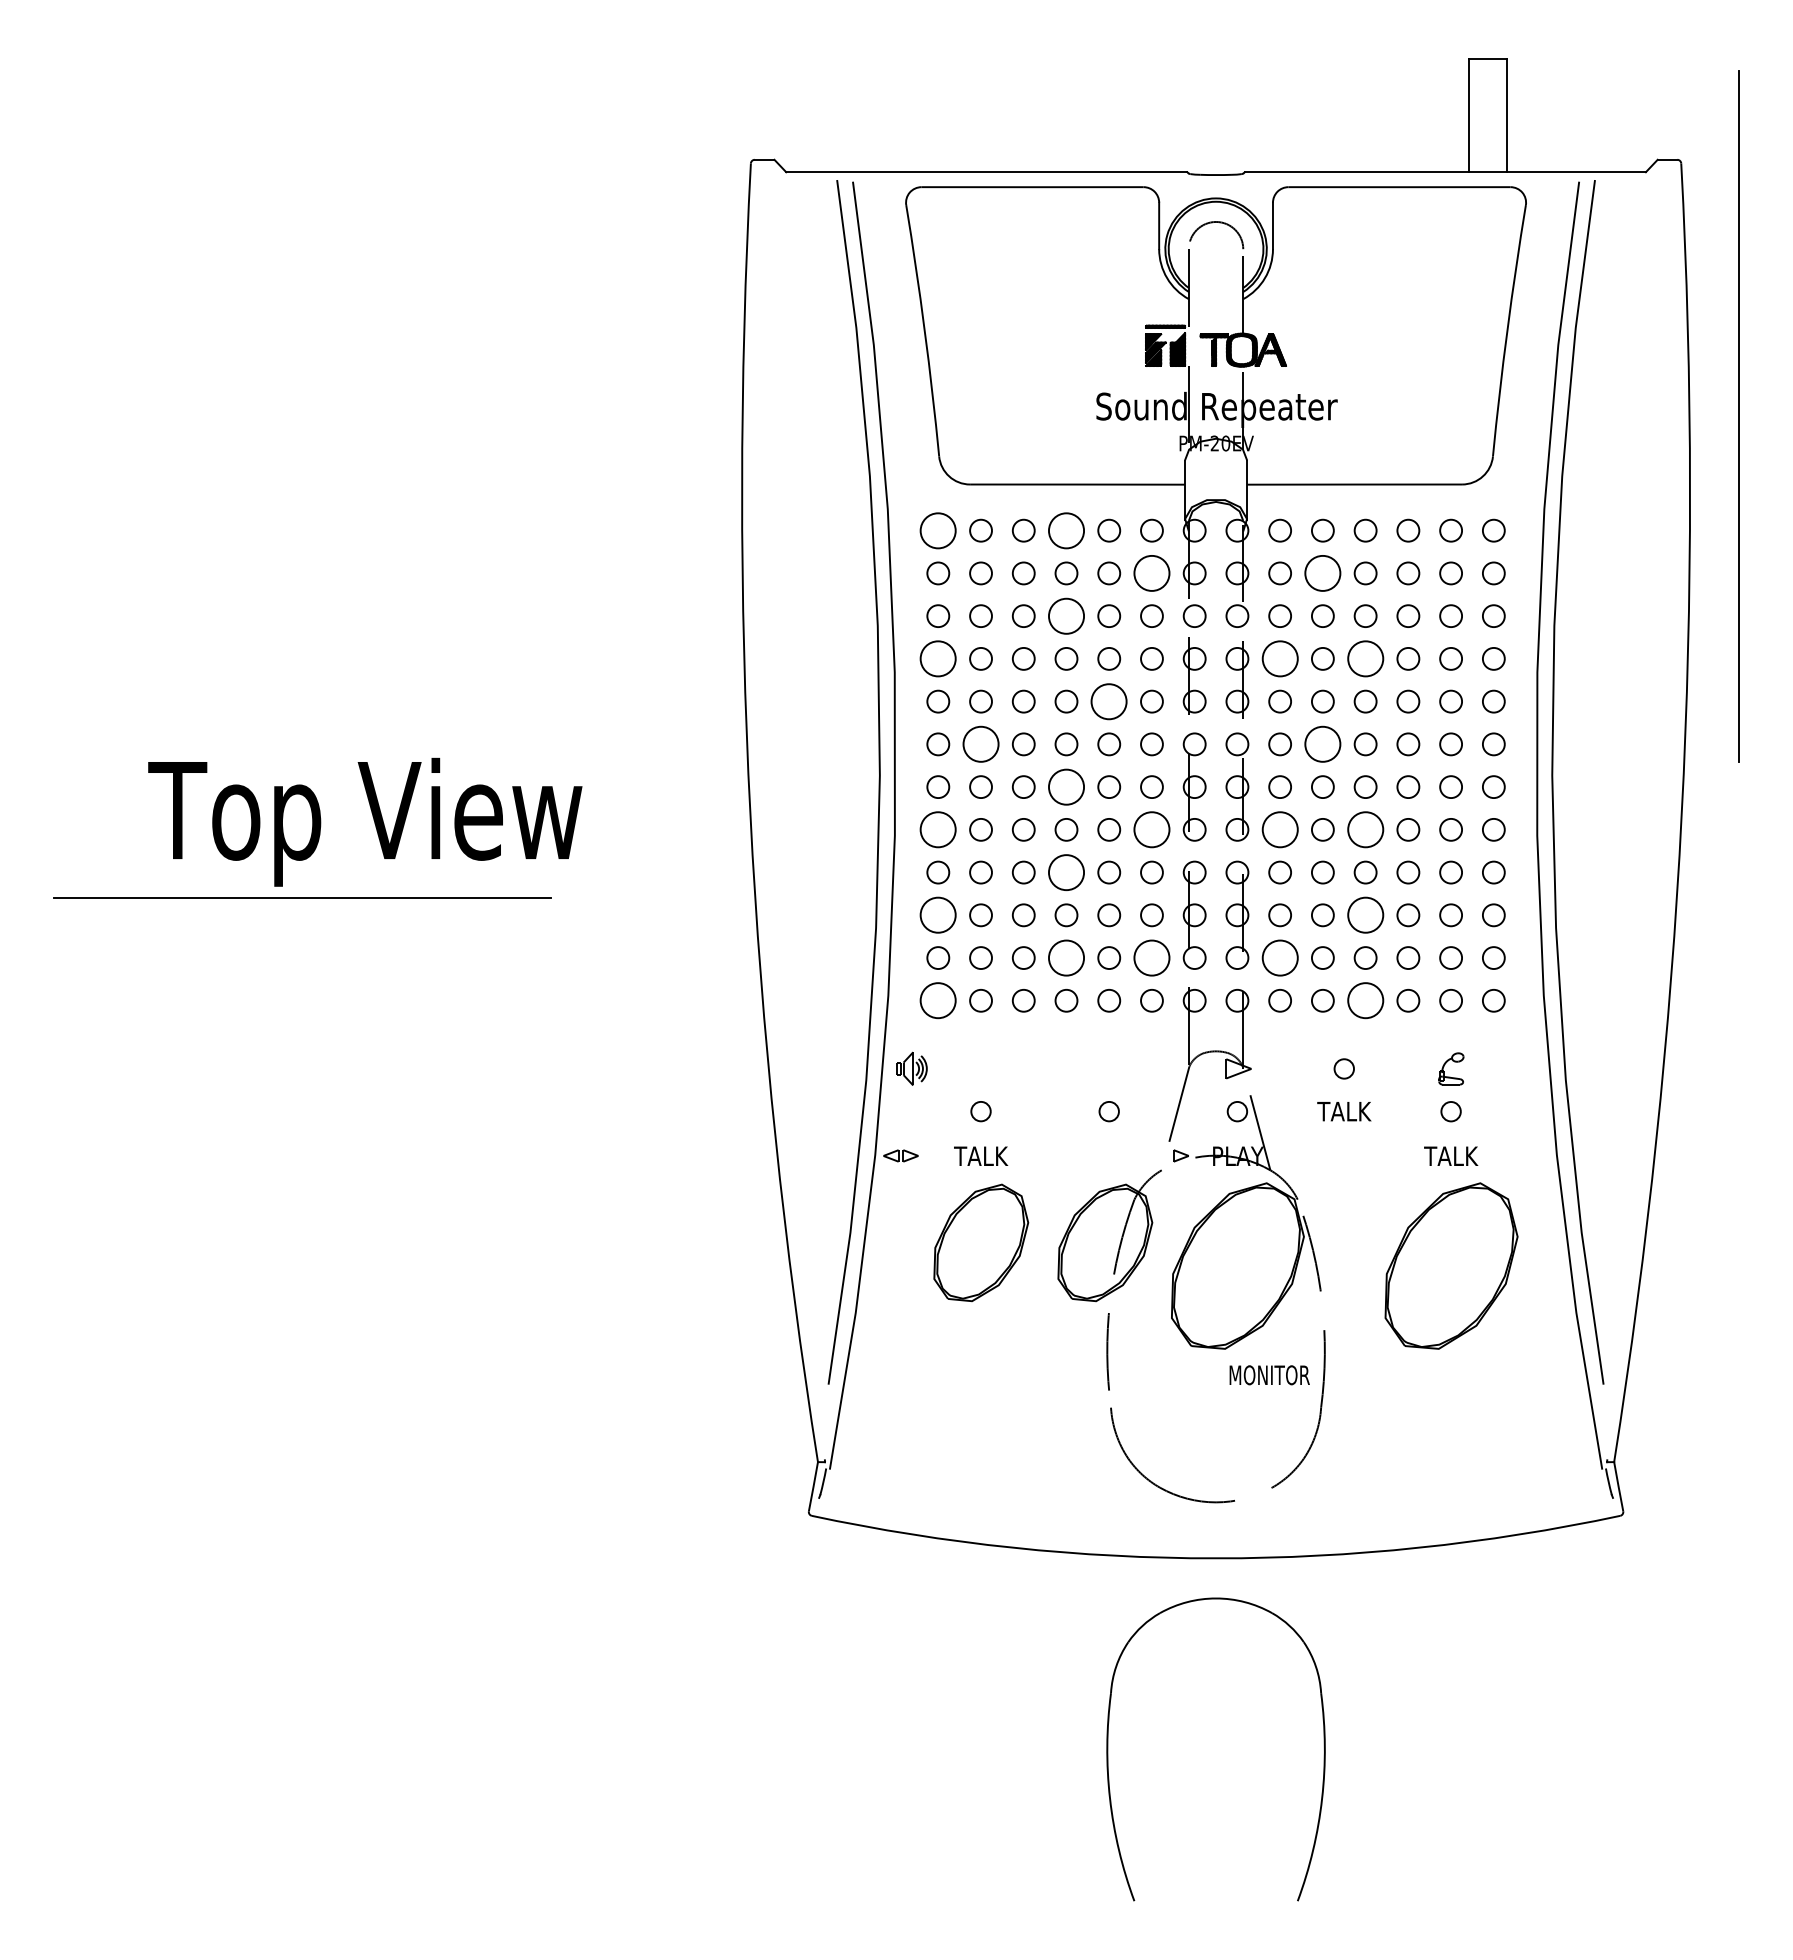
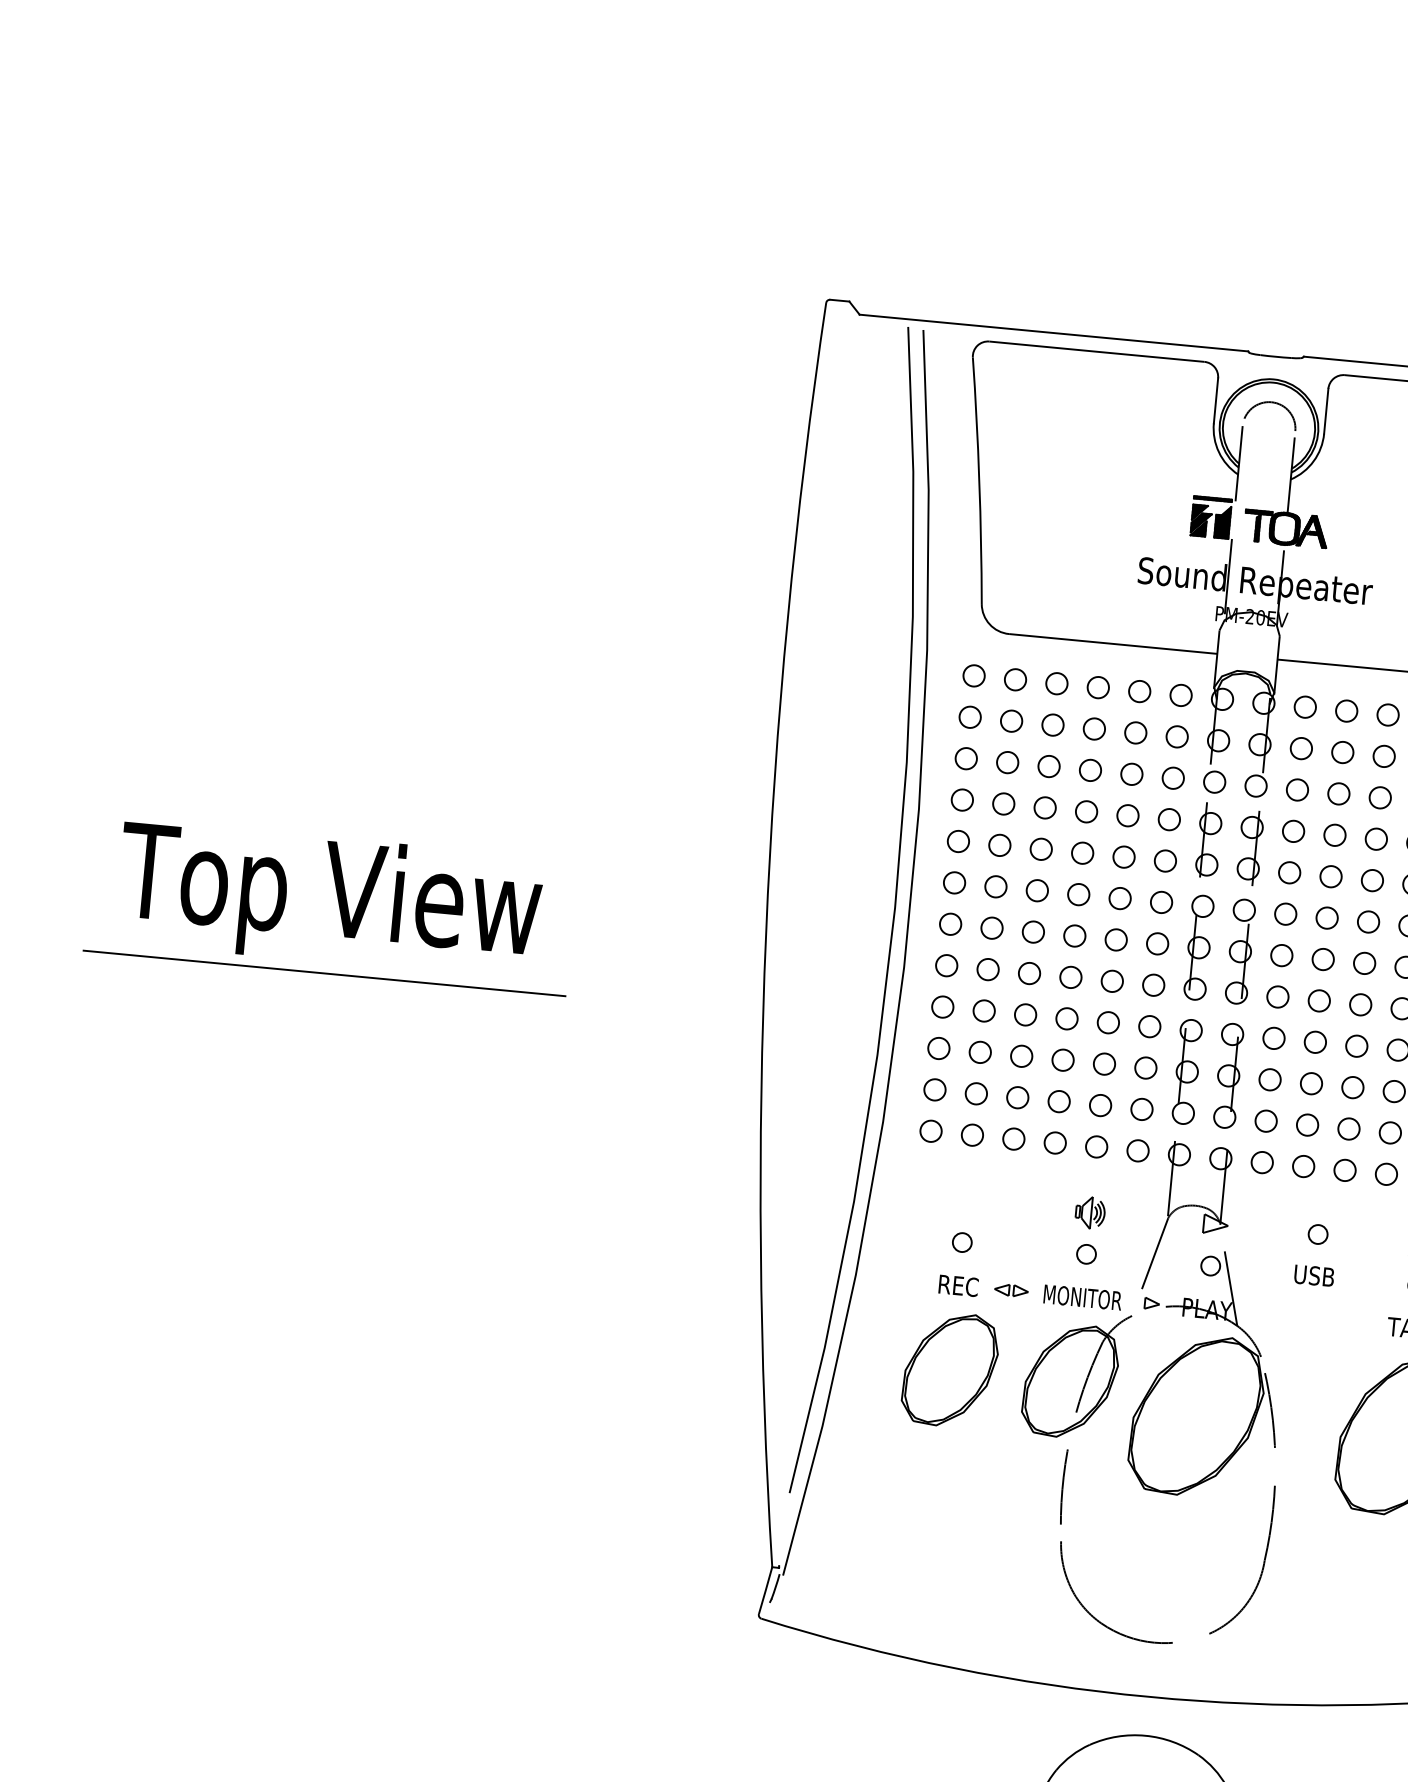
circle: (938, 530) -> (974, 675), size x0.62
circle: (1066, 530) -> (1098, 687), size x0.62
circle: (1151, 573) -> (1176, 736), size x0.62
circle: (1322, 573) -> (1342, 752), size x0.62
circle: (1066, 615) -> (1090, 769), size x0.62
circle: (938, 658) -> (962, 799), size x0.62
circle: (1279, 658) -> (1292, 830), size x0.62
circle: (1365, 658) -> (1376, 838), size x0.62
circle: (1109, 701) -> (1124, 857), size x0.62
circle: (980, 744) -> (995, 886), size x0.62
circle: (1322, 744) -> (1326, 918), size x0.62
circle: (1066, 786) -> (1074, 935), size x0.62
text: (365, 821) -> (329, 899), moved
circle: (938, 829) -> (946, 965), size x0.62
circle: (1151, 829) -> (1153, 984), size x0.62
circle: (1279, 829) -> (1277, 996), size x0.62
circle: (1365, 829) -> (1360, 1004), size x0.62
circle: (1066, 872) -> (1067, 1018), size x0.62
circle: (938, 915) -> (939, 1048), size x0.62
circle: (1365, 915) -> (1352, 1087), size x0.62
circle: (1066, 957) -> (1059, 1101), size x0.62
circle: (1151, 957) -> (1141, 1108), size x0.62
circle: (1279, 957) -> (1265, 1120), size x0.62
circle: (938, 1000) -> (931, 1131), size x0.62
circle: (1365, 1000) -> (1344, 1170), size x0.62
part: (911, 1068) -> (1089, 1212), moved
text: (1344, 1111) -> (1314, 1275), TALK -> USB
part: (900, 1155) -> (1011, 1290), moved
text: (981, 1156) -> (958, 1286), TALK -> REC
text: (1269, 1375) -> (1082, 1297), moved

